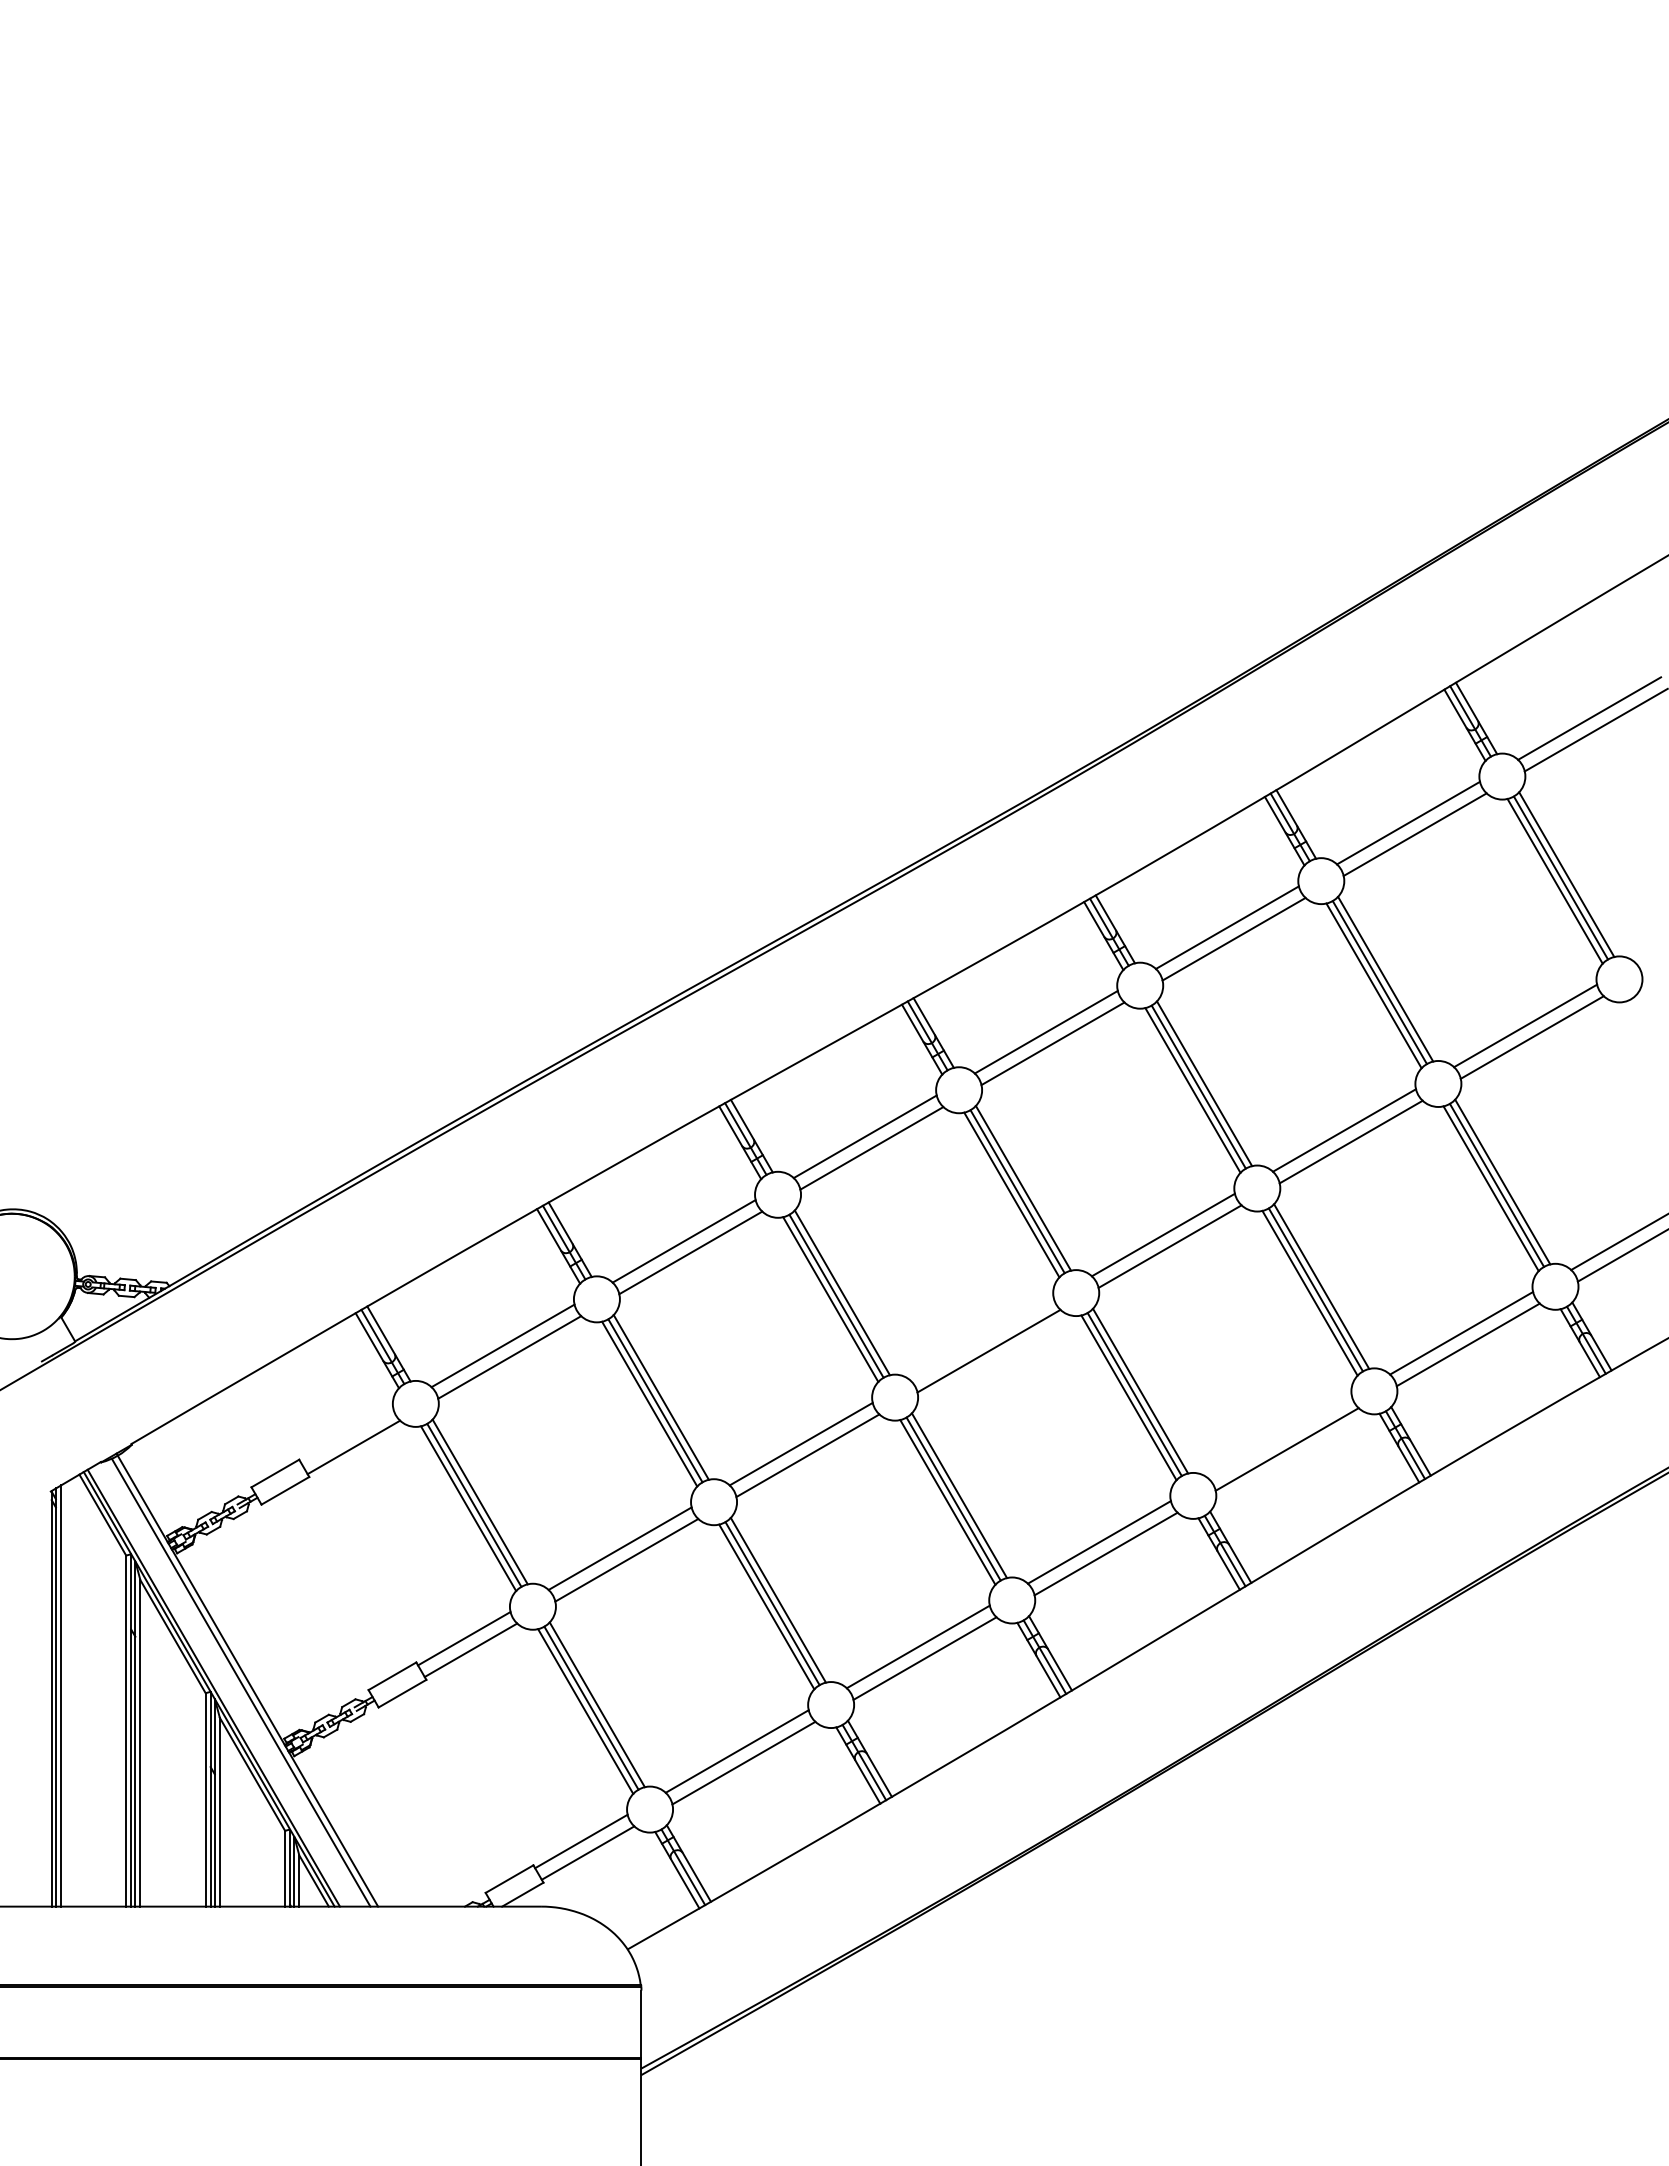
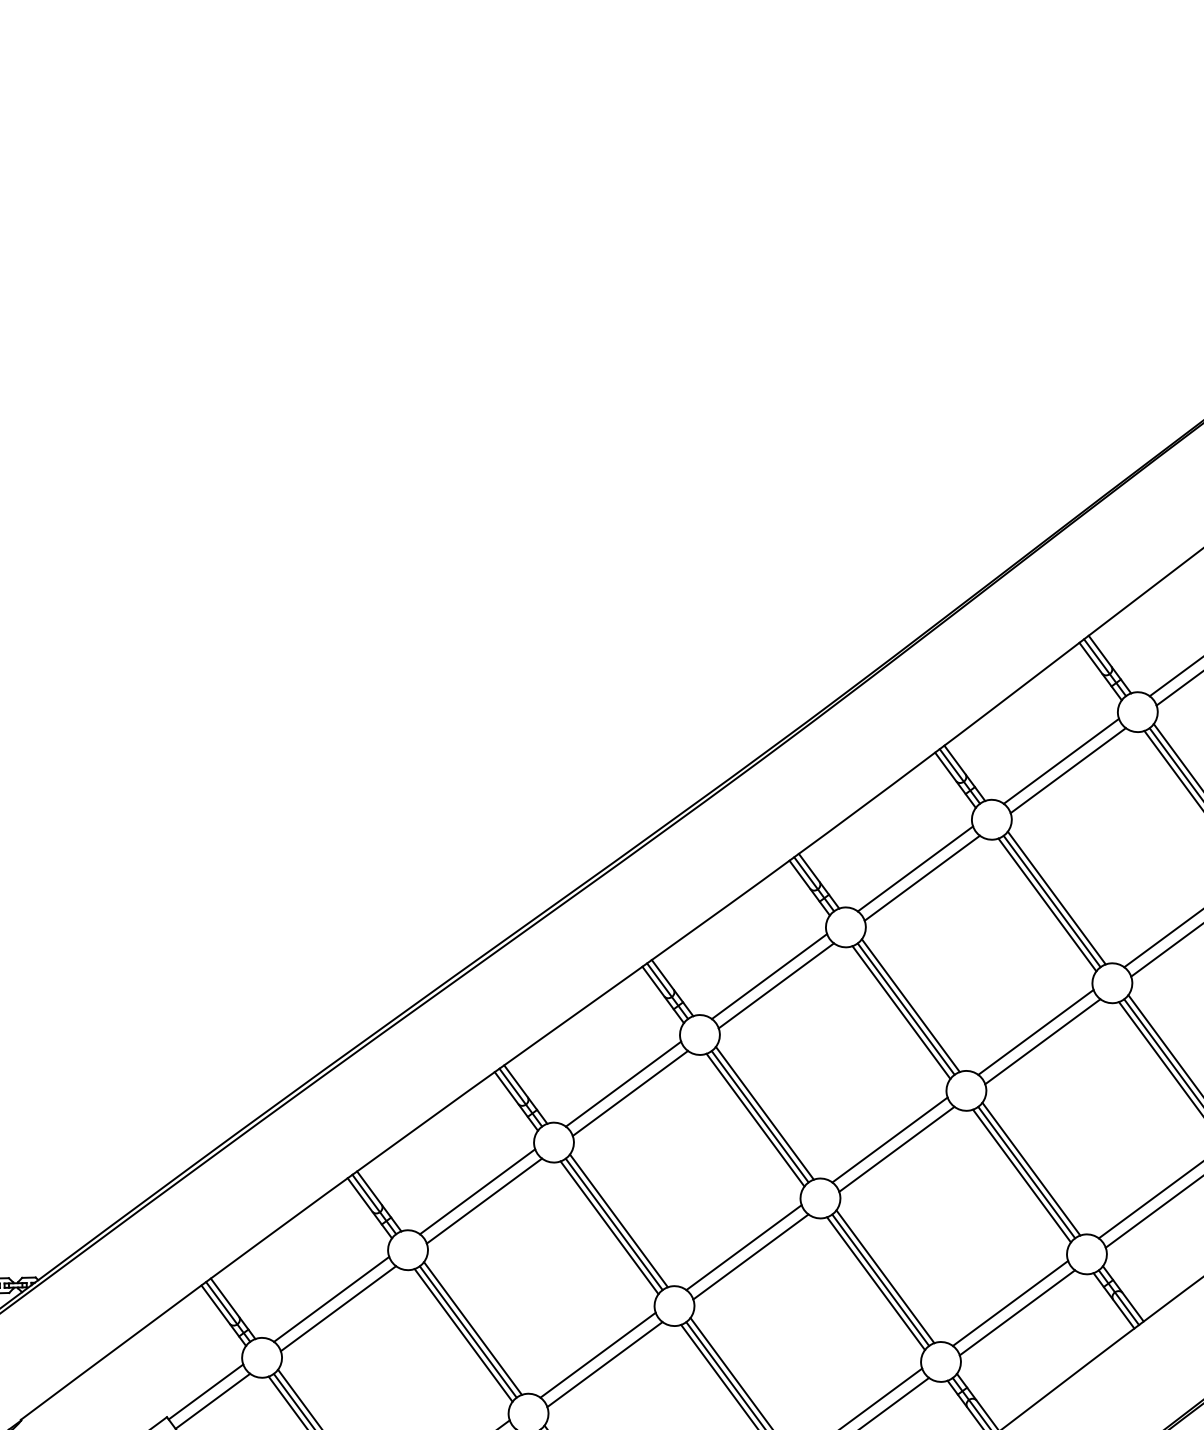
line: (981, 1339) -> (743, 1247), added
line: (346, 1435) -> (205, 1391), added
line: (1280, 1437) -> (1010, 1303), added

